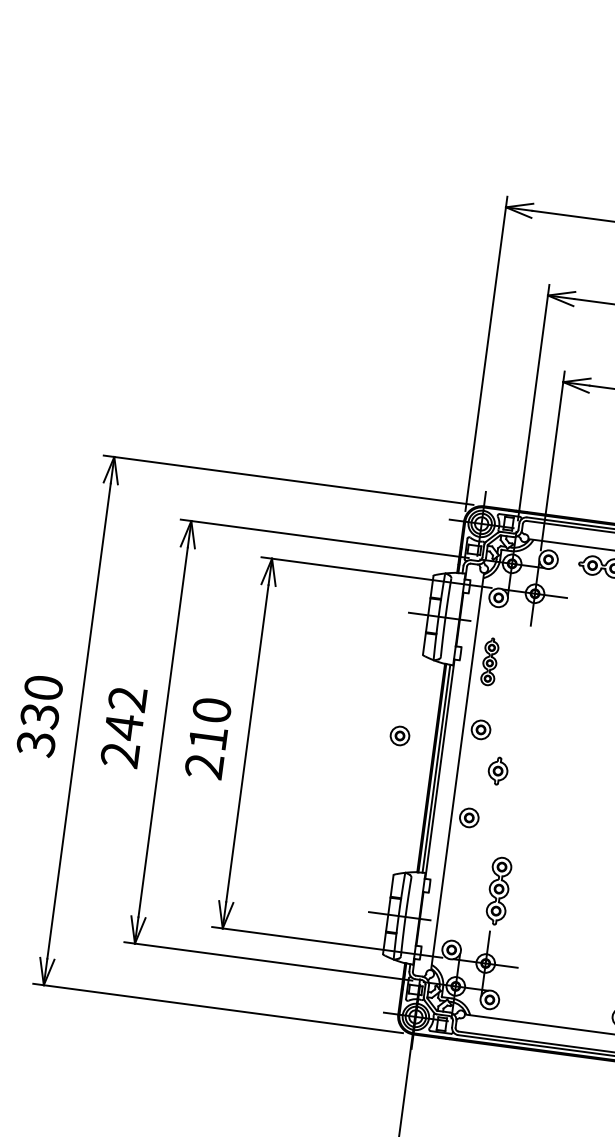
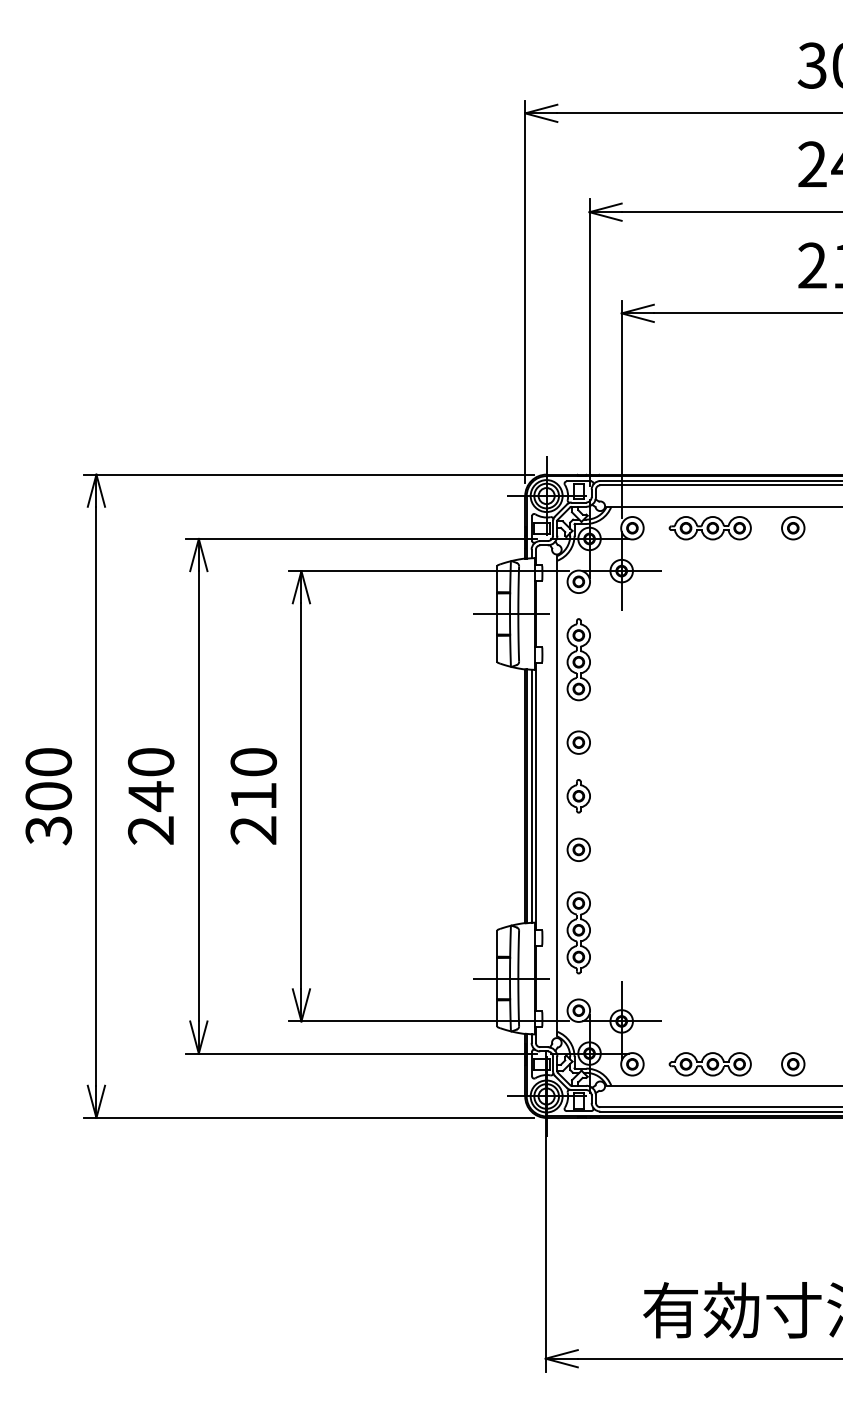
part: (489, 661) -> (578, 659), size x1.43
text: (127, 699) -> (151, 762), 242 -> 240
text: (39, 716) -> (48, 796), 330 -> 300
part: (399, 735) -> (482, 762), removed
part: (497, 771) -> (578, 796), moved
part: (498, 890) -> (578, 932), moved
part: (553, 1008) -> (709, 1064), added

